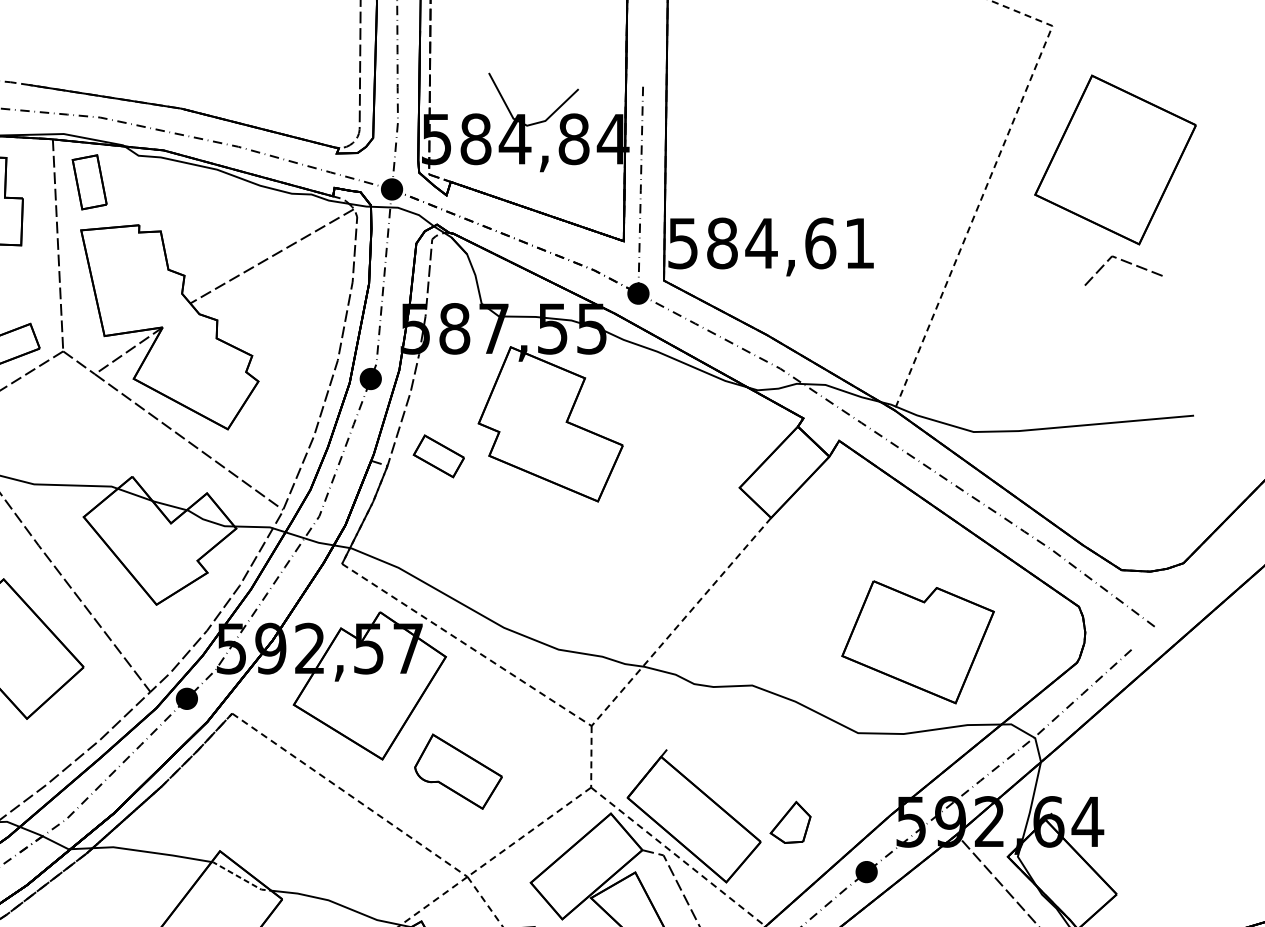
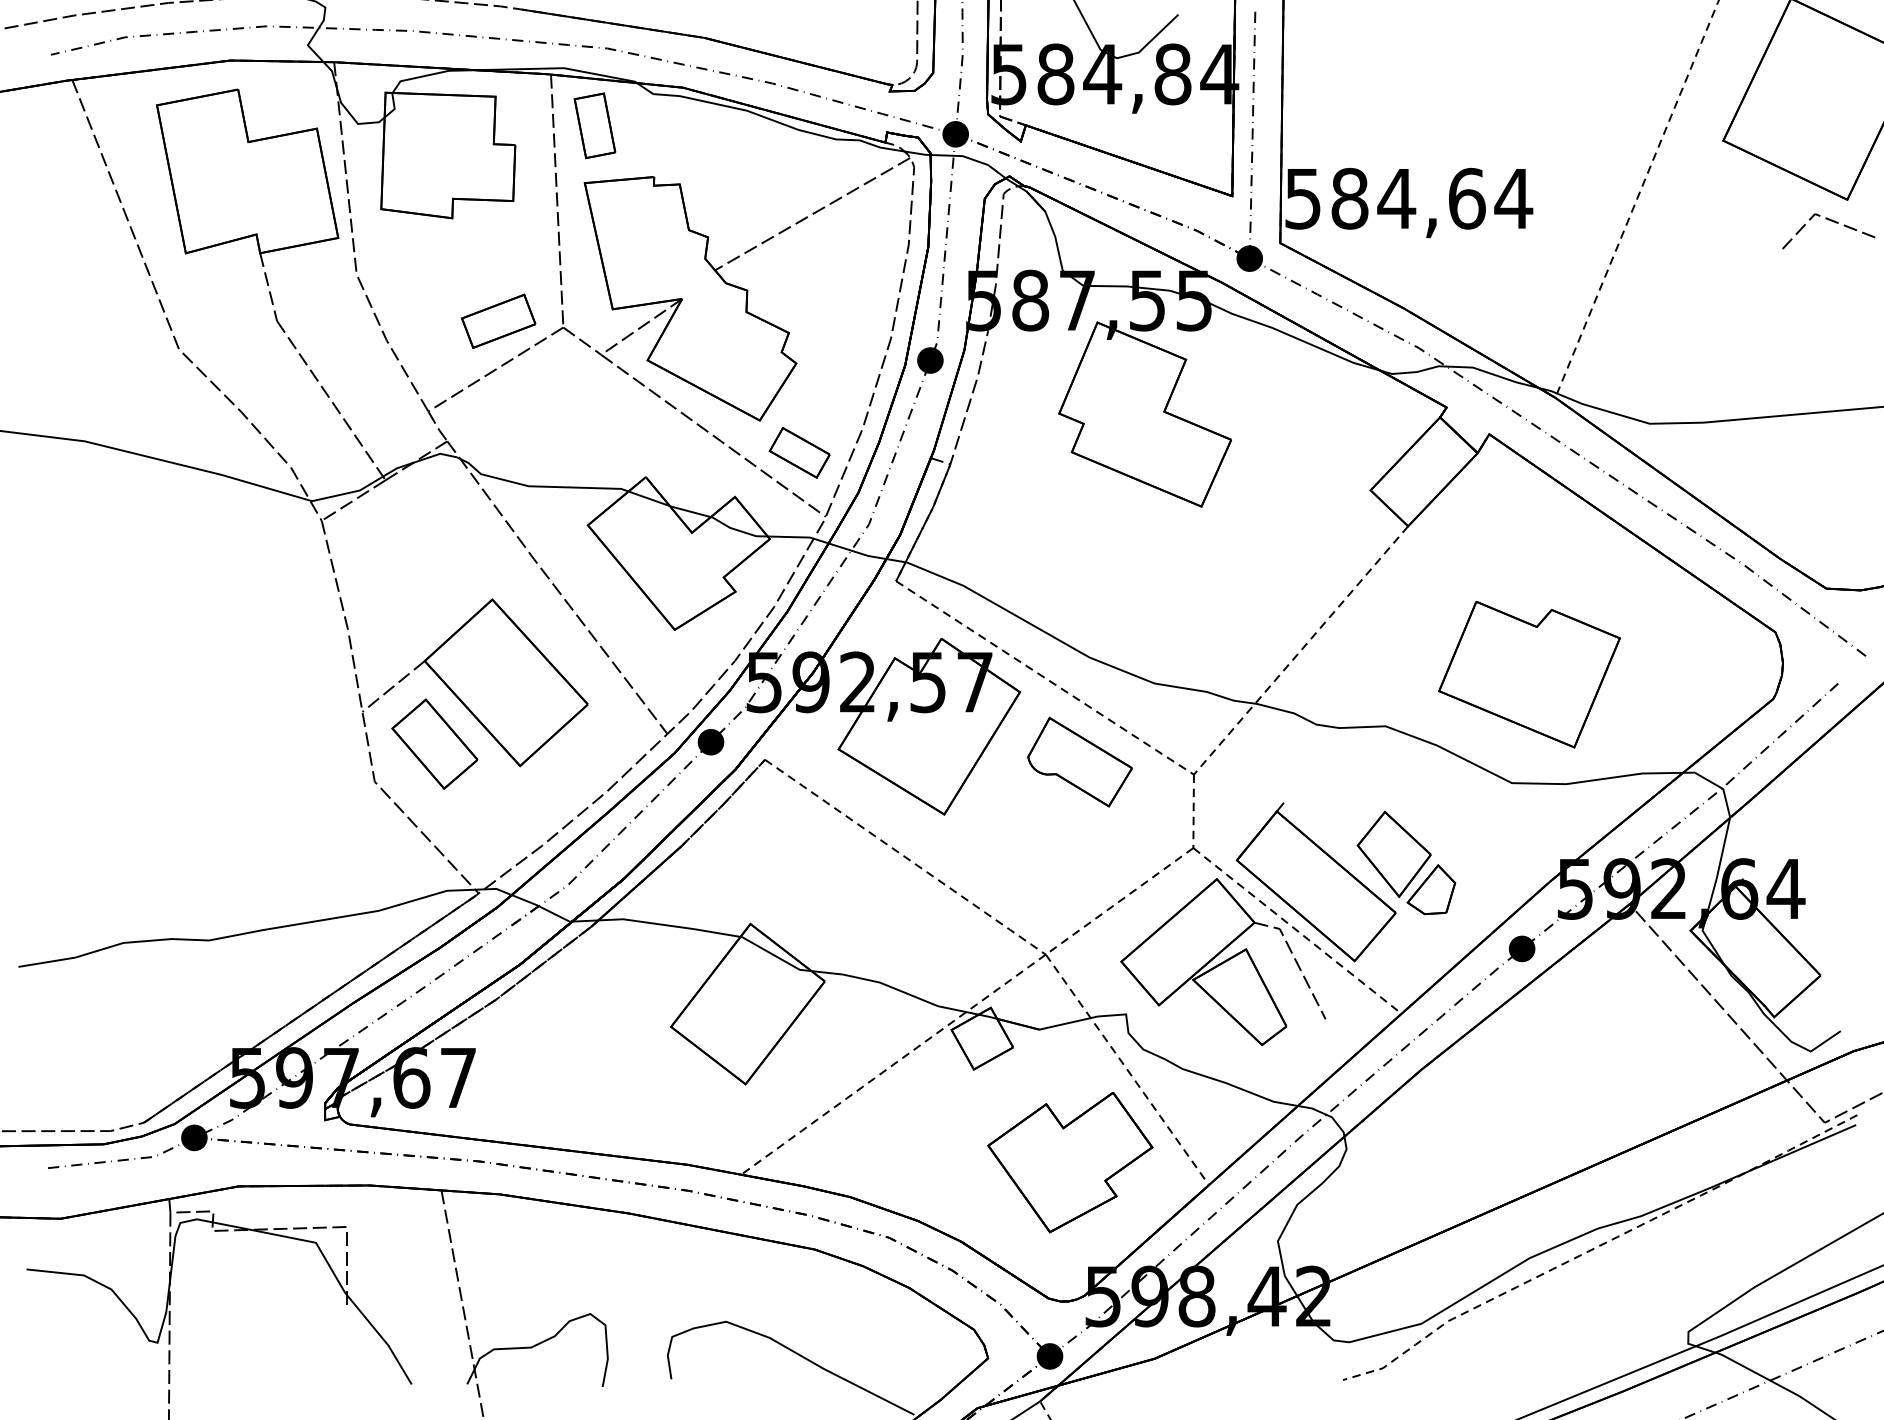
text: (859, 243) -> (1513, 198), 584,61 -> 584,64
part: (438, 456) -> (799, 452), moved
part: (918, 642) -> (1529, 674), moved
part: (458, 771) -> (1079, 761), moved
part: (758, 792) -> (1393, 854), added
line: (240, 878) -> (775, 956), dashed -> solid

